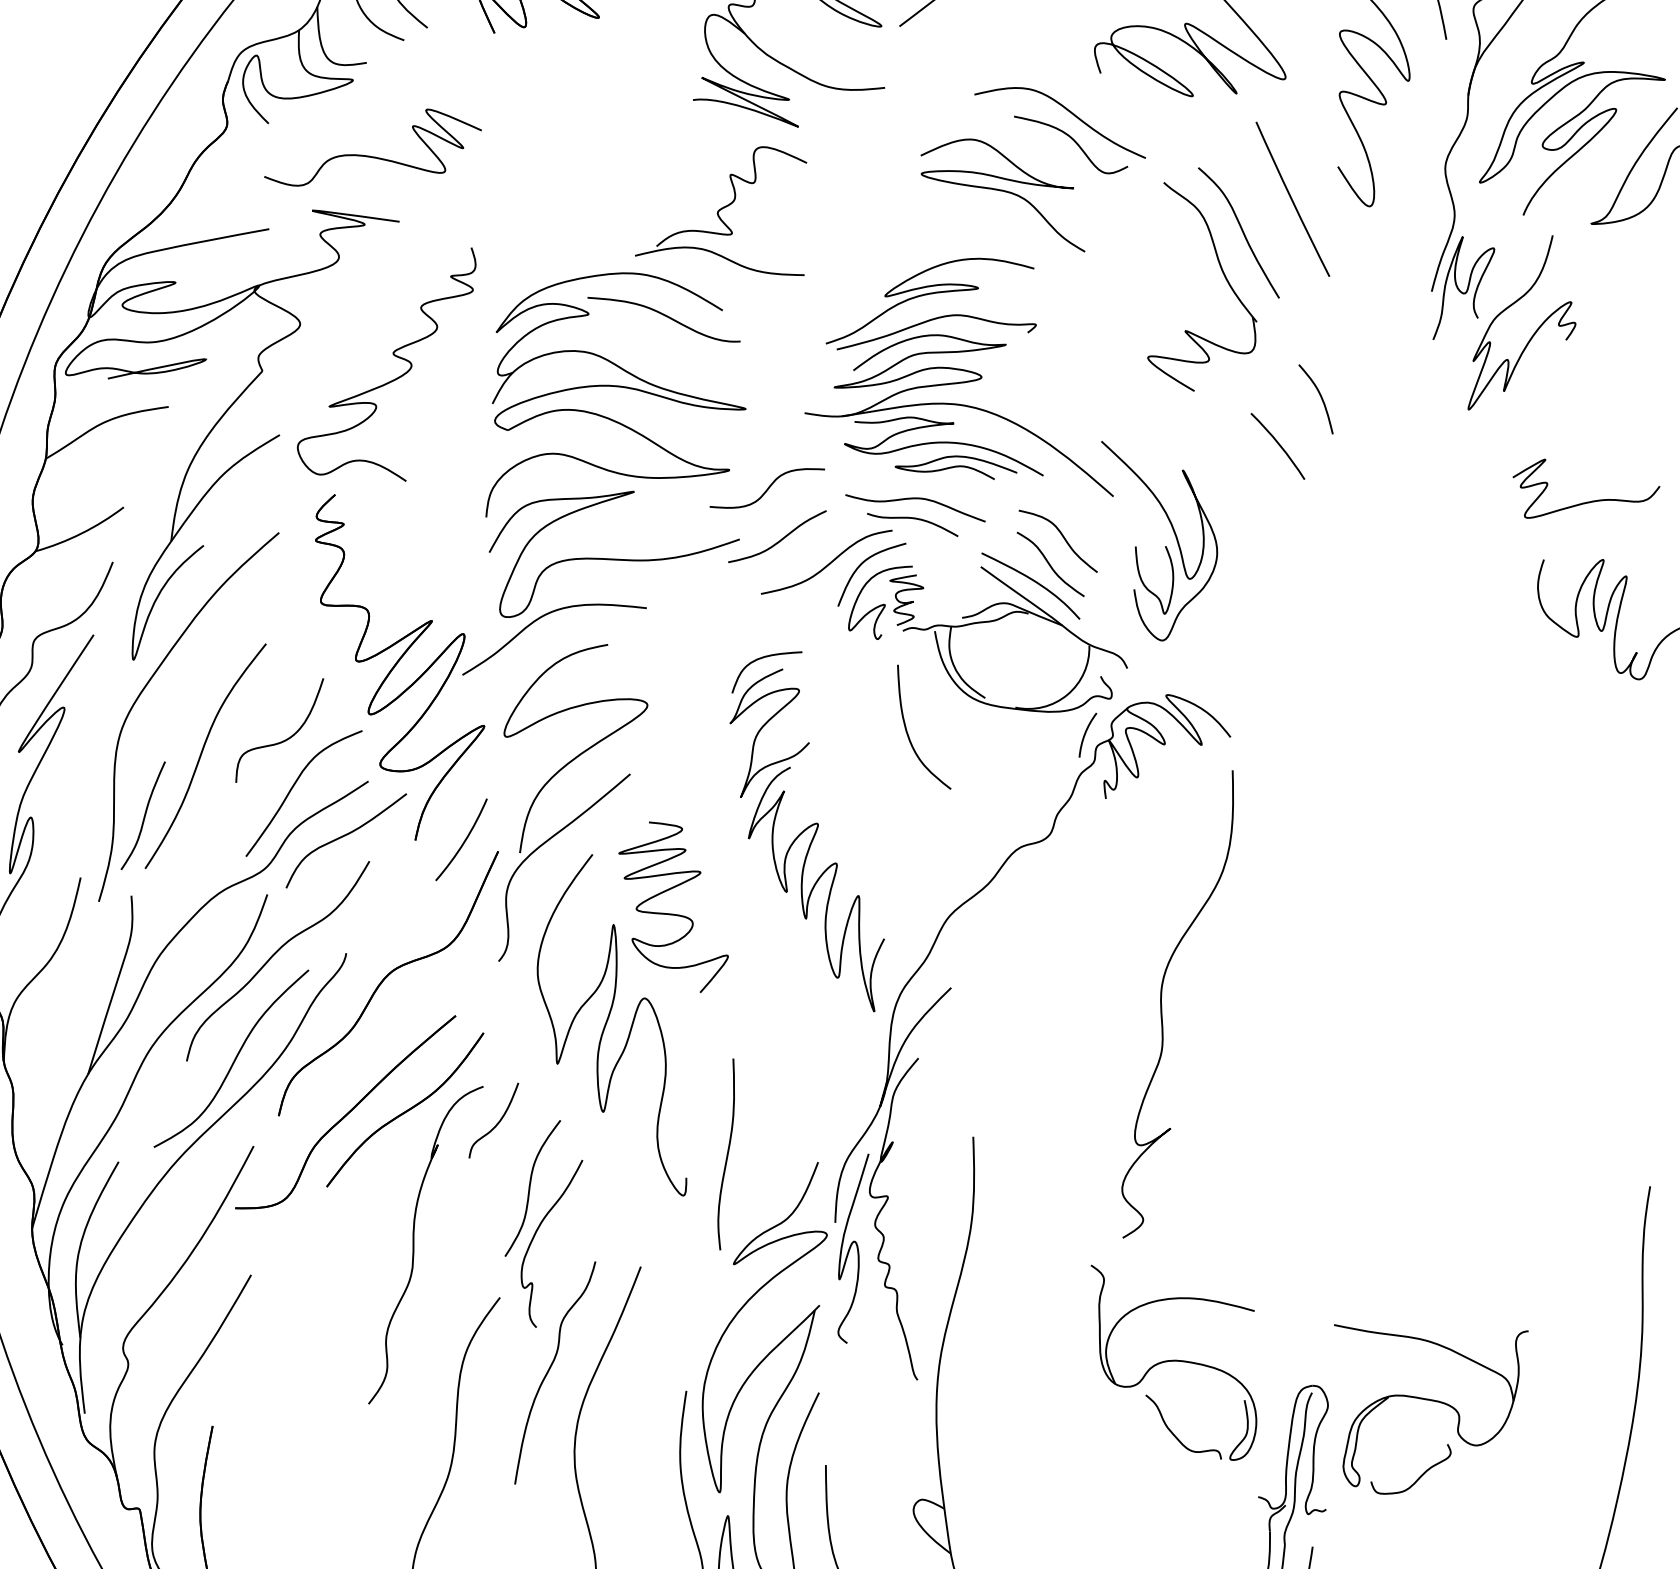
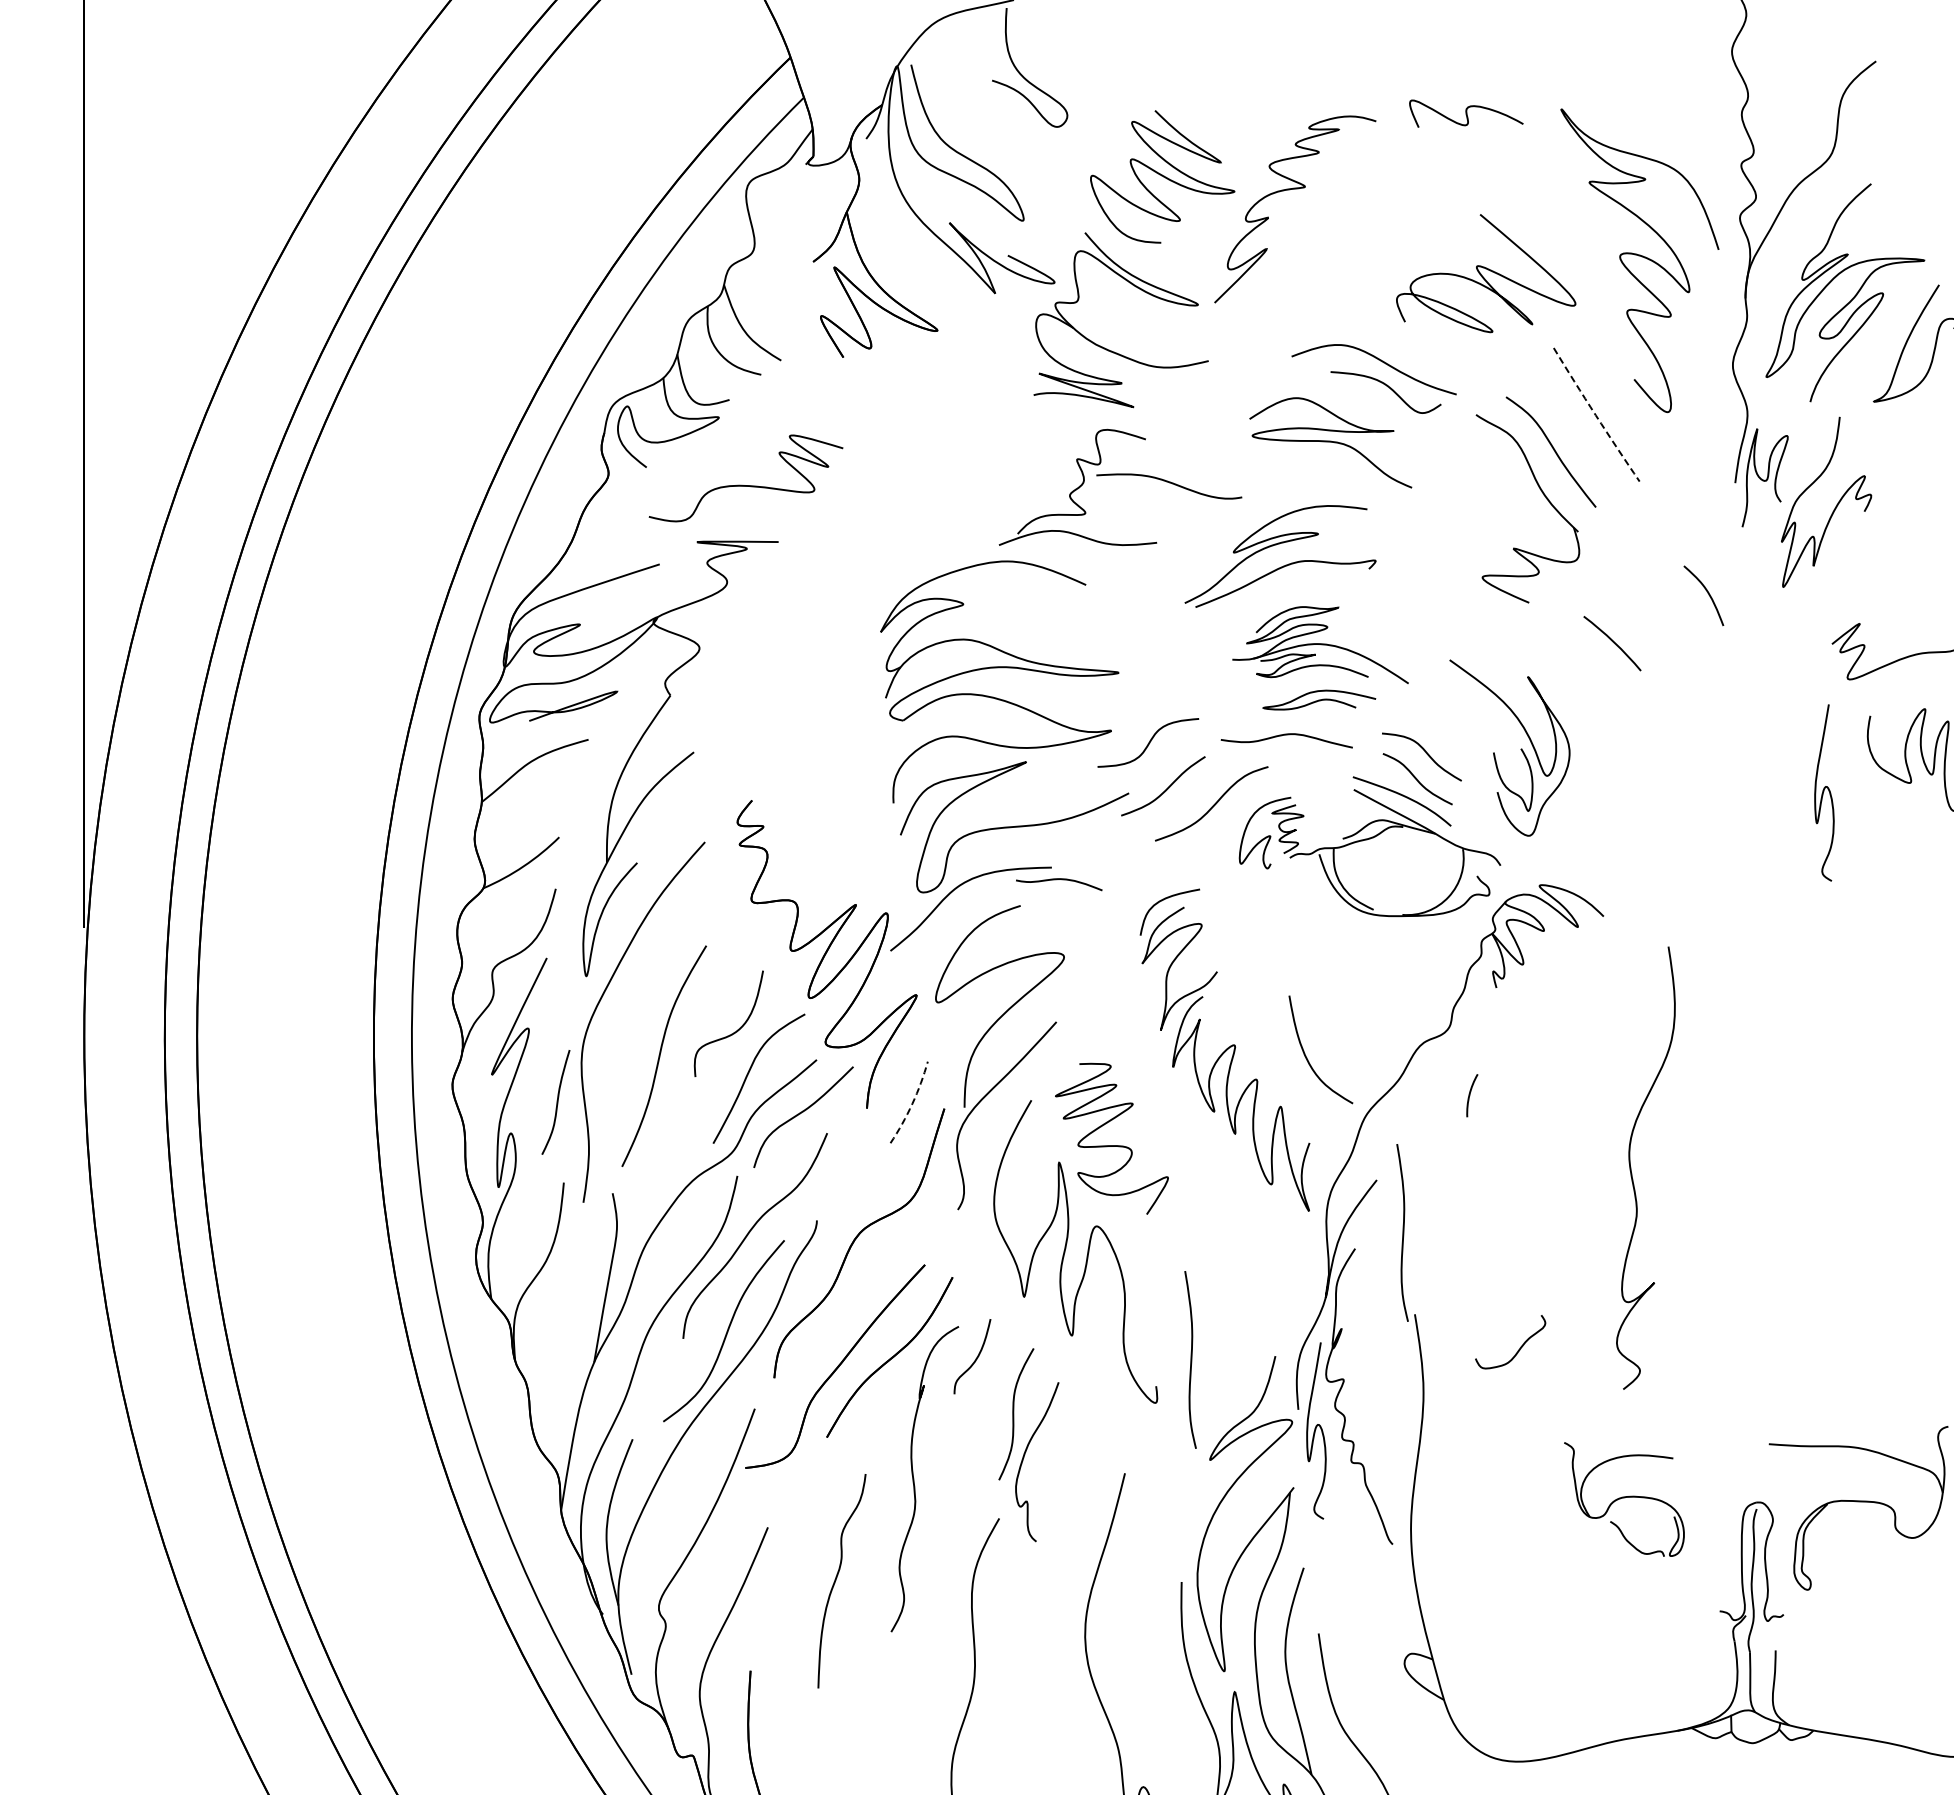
arc: (1291, 199) -> (1595, 415), solid -> dashed
curve: (664, 316) -> (1169, 483), moved
curve: (393, 355) -> (788, 665), removed
curve: (1320, 397) -> (1707, 593), moved
part: (965, 406) -> (1320, 644), size x0.6
curve: (915, 520) -> (1061, 880), moved
curve: (862, 565) -> (1244, 802), removed
curve: (1484, 634) -> (1824, 791), added
curve: (907, 731) -> (1306, 1055), moved
arc: (1085, 734) -> (1470, 1095), moved
curve: (143, 815) -> (556, 1102), moved
arc: (464, 841) -> (912, 1103), solid -> dashed
curve: (1162, 1001) -> (1631, 1167), moved
curve: (971, 1047) -> (1402, 1232), added
part: (1171, 1364) -> (1624, 1499), size x0.7
curve: (549, 1371) -> (836, 1580), moved
curve: (1418, 1477) -> (1518, 1349), moved

